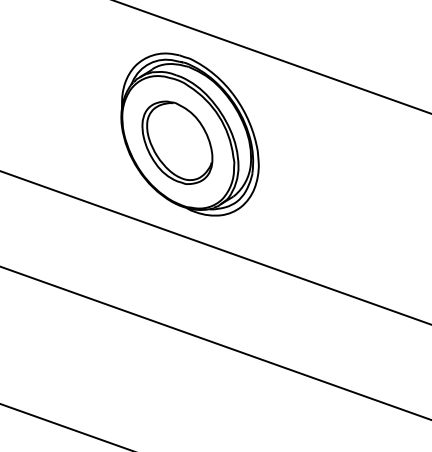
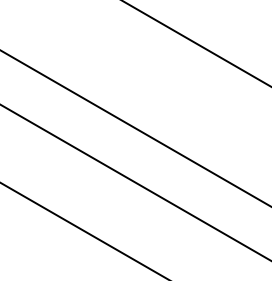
part: (187, 134) -> (133, 68), removed

